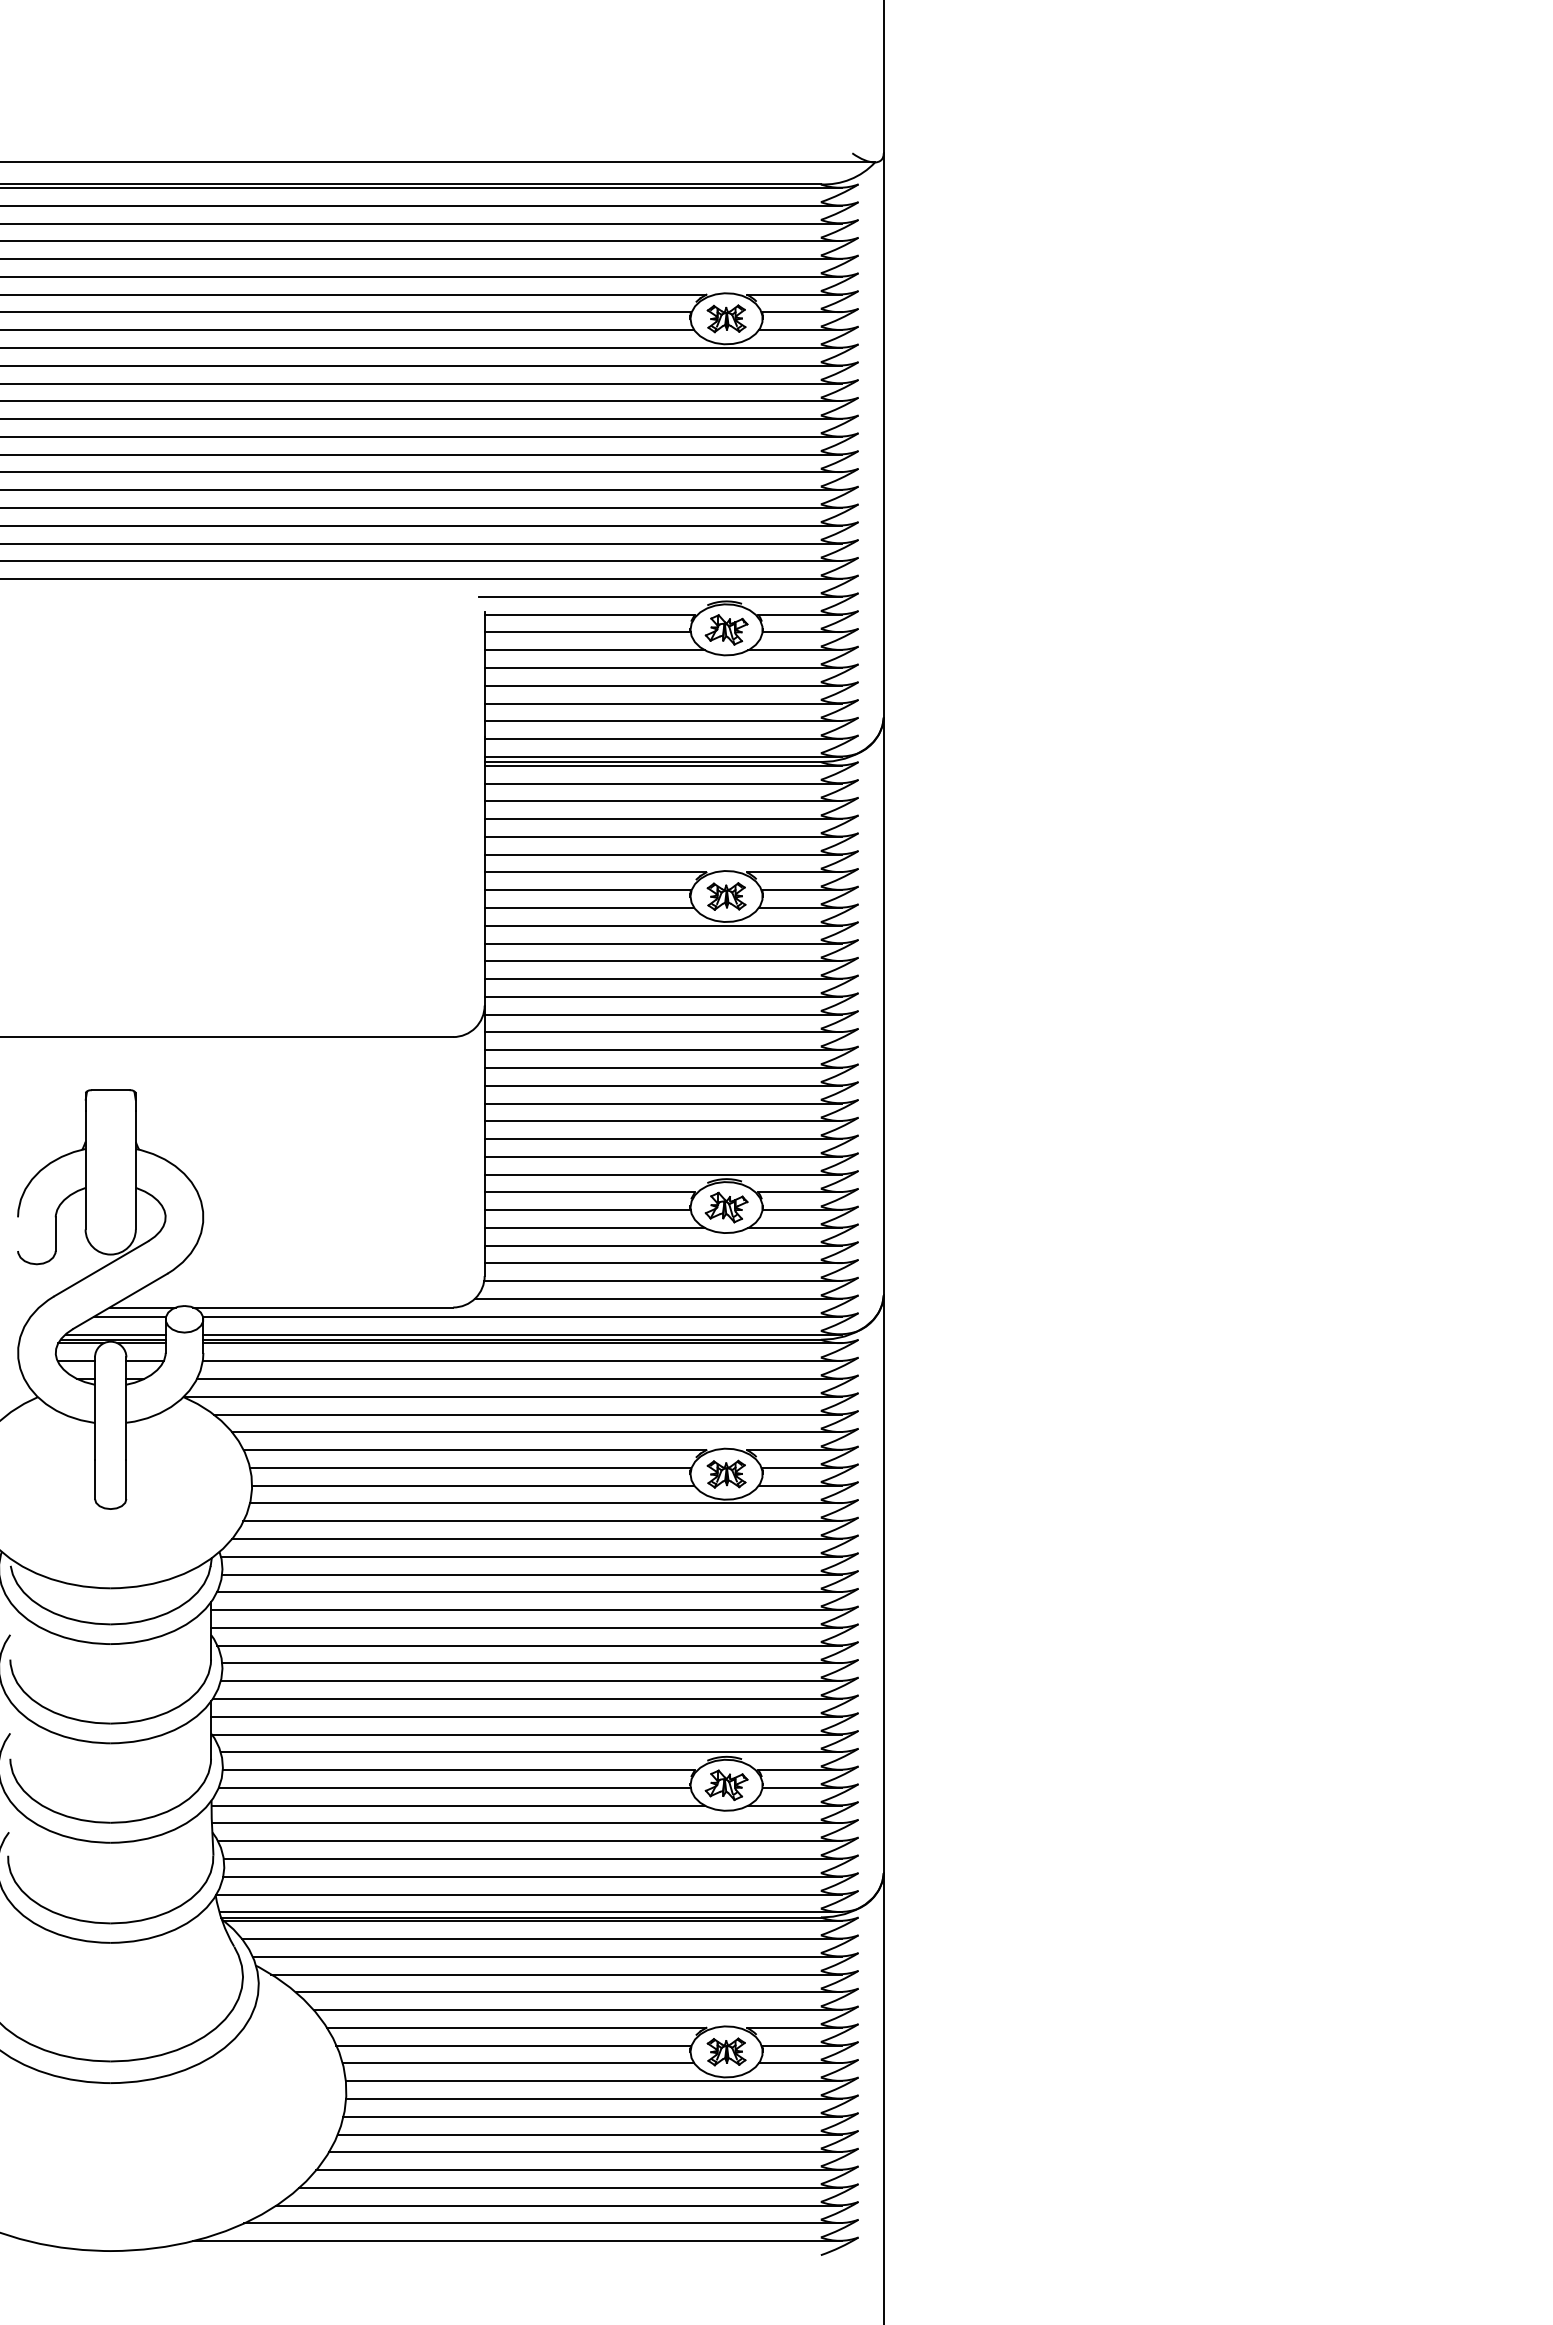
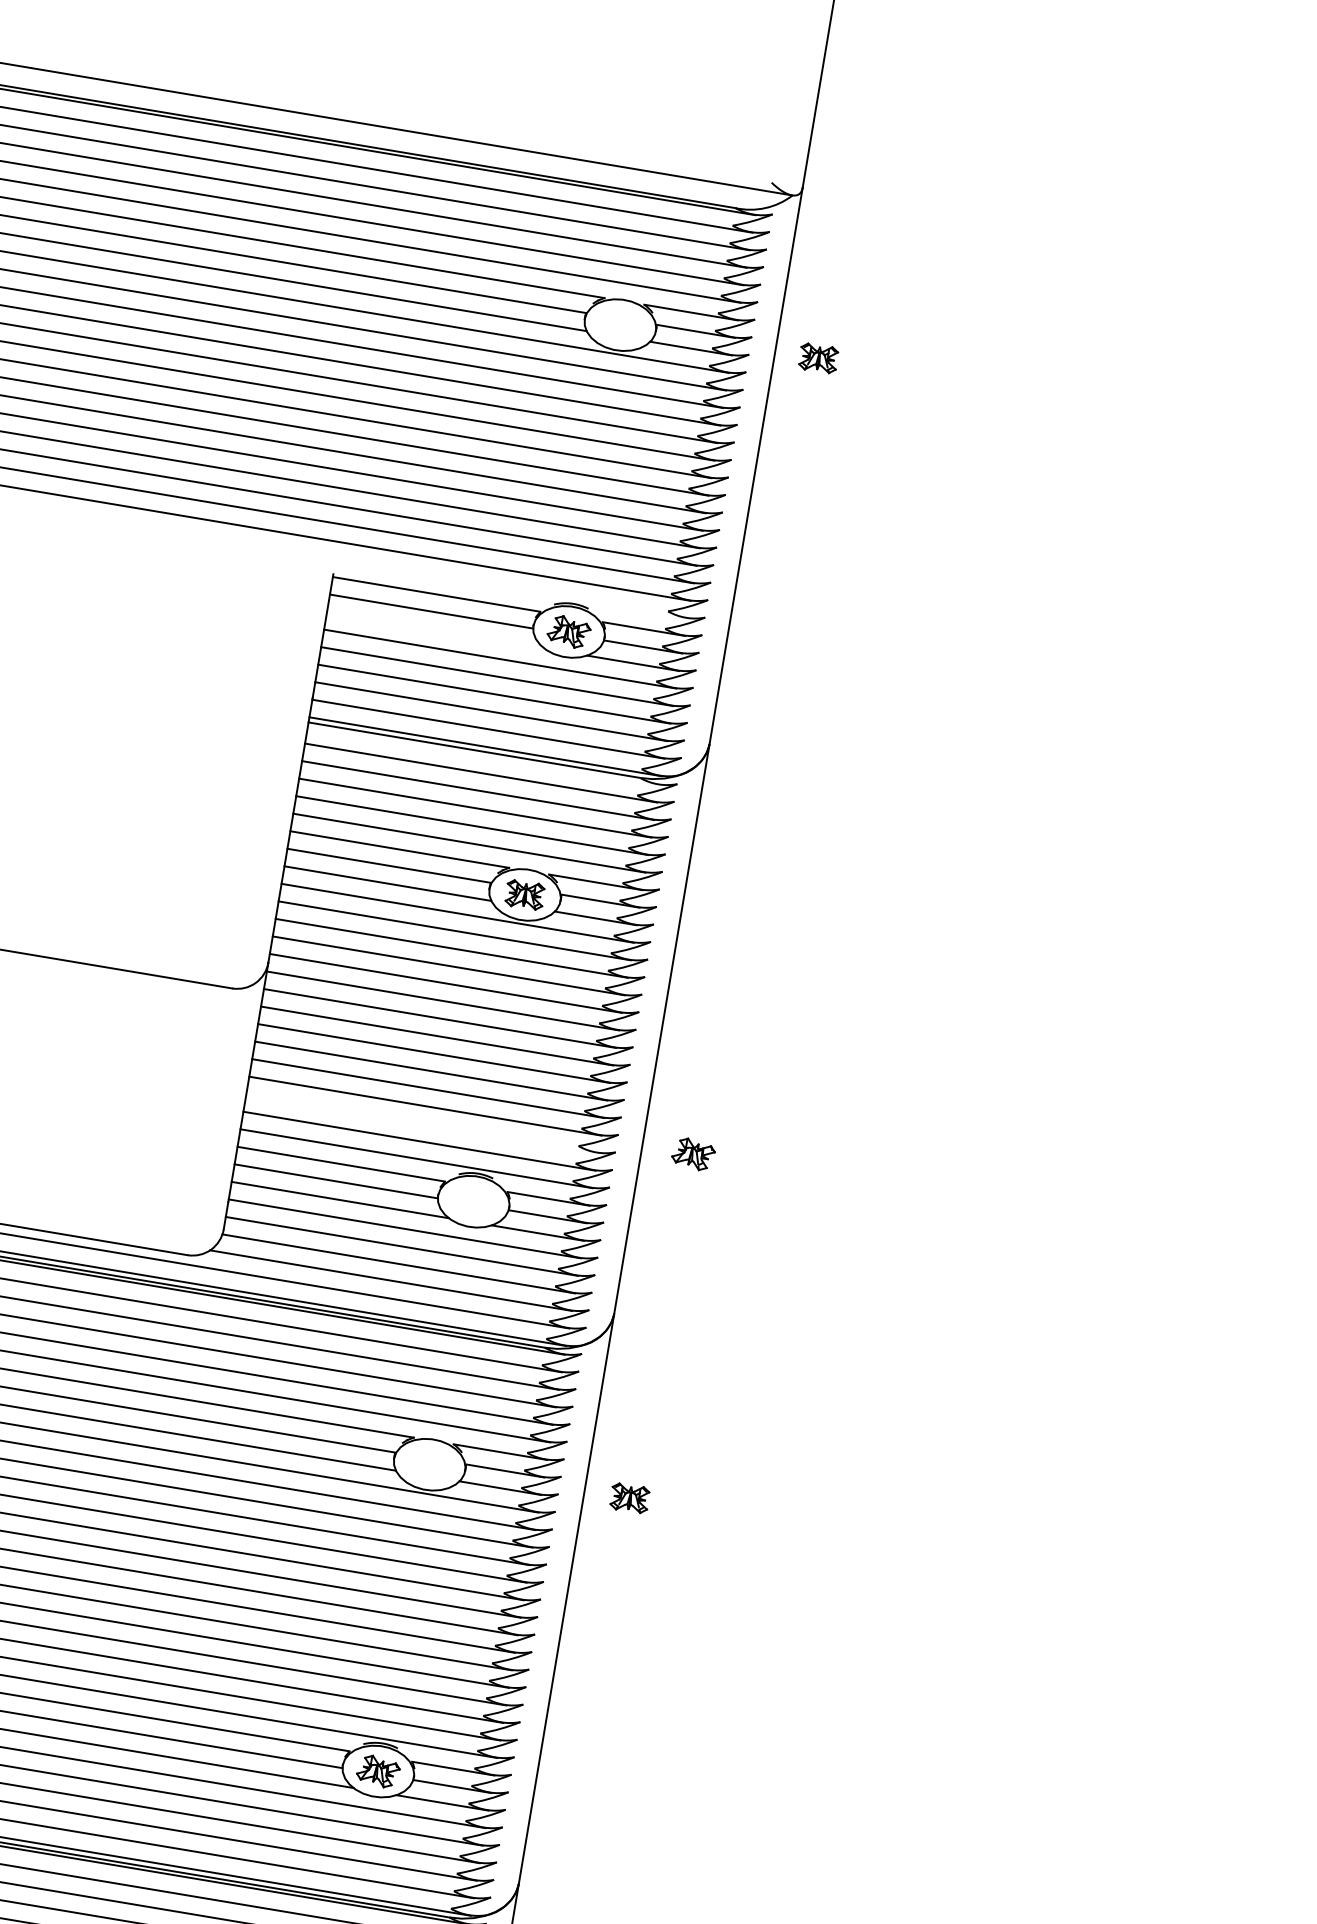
part: (726, 318) -> (818, 358), moved
line: (660, 596) -> (509, 588), removed
line: (594, 650) -> (435, 630), removed
line: (662, 765) -> (483, 755), removed
line: (662, 1139) -> (421, 1124), removed
part: (726, 1207) -> (693, 1154), moved
part: (726, 1473) -> (629, 1497), moved

